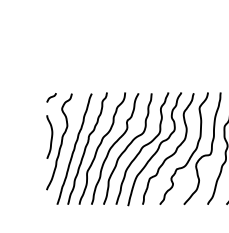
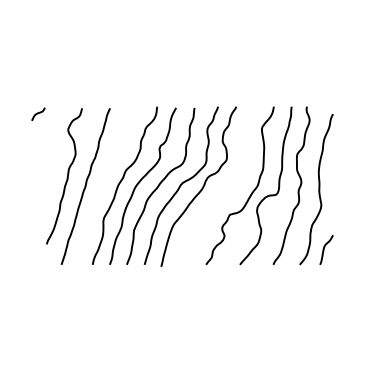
curve: (51, 97) -> (38, 113), moved
curve: (50, 138) -> (52, 171), removed
curve: (86, 147) -> (102, 184), removed
curve: (172, 154) -> (223, 193), removed

